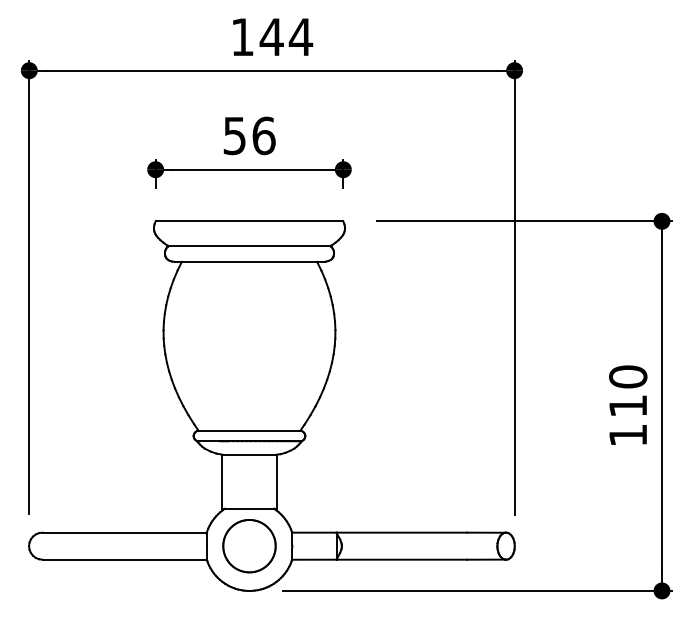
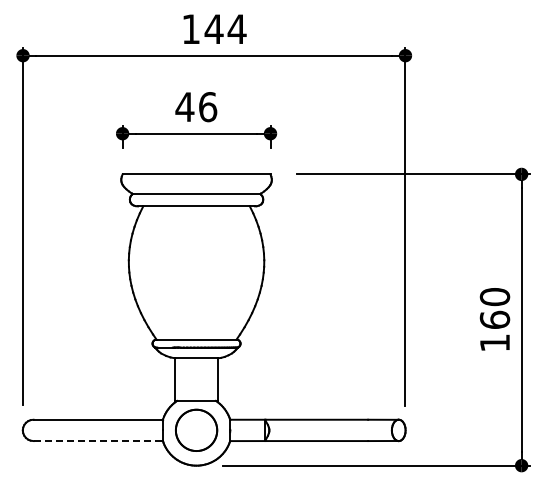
text: (234, 136) -> (184, 107), 56 -> 46
text: (627, 405) -> (494, 319), 110 -> 160
line: (125, 560) -> (98, 441), solid -> dashed

